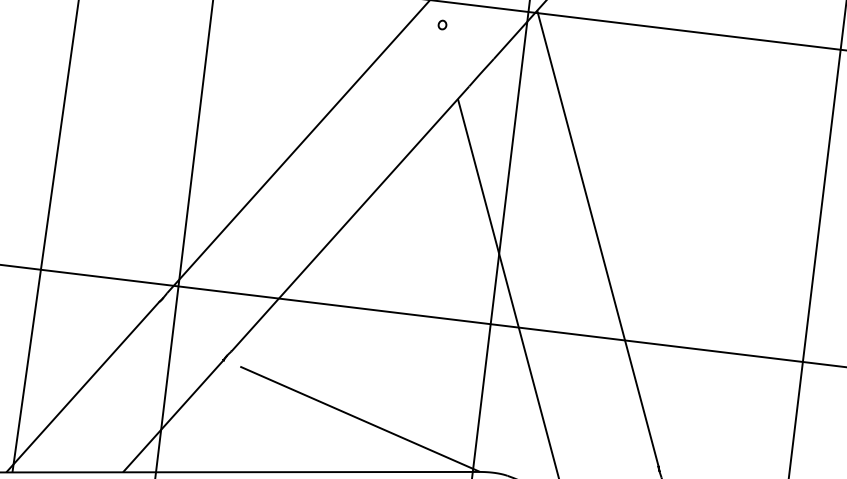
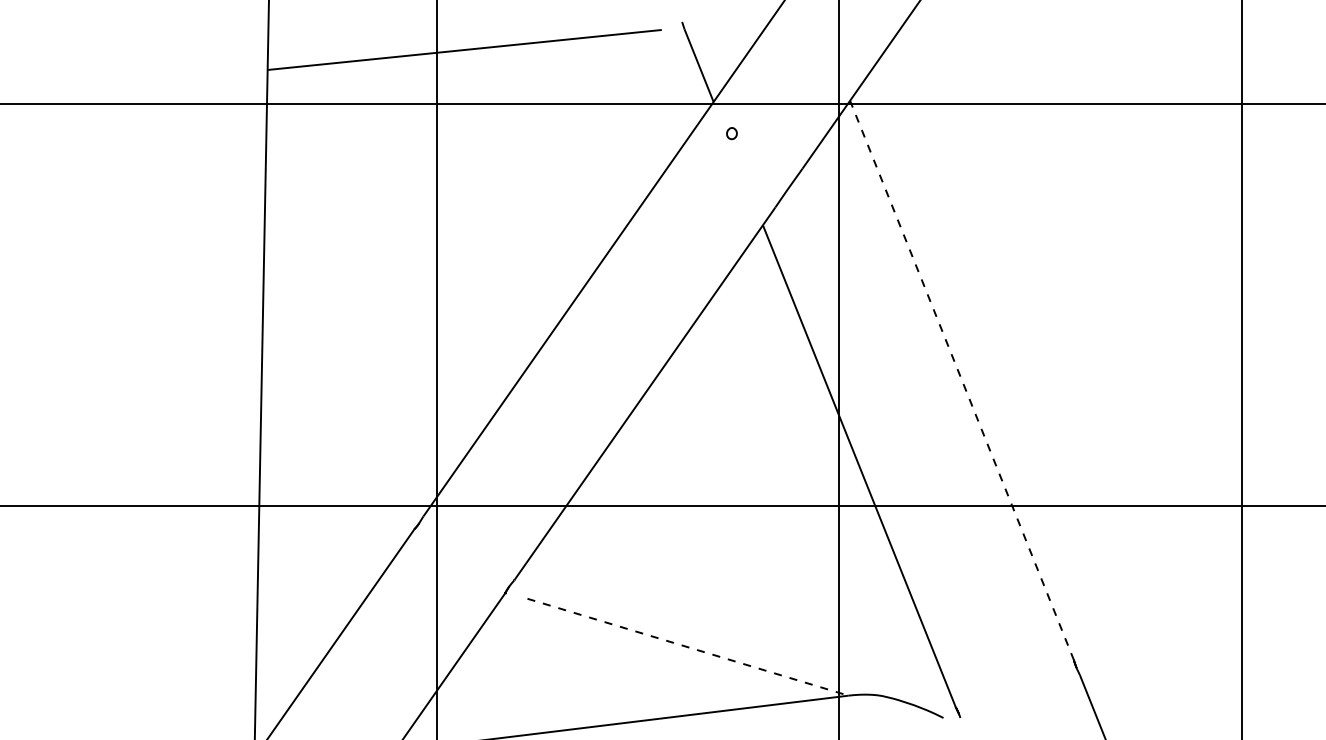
line: (597, 238) -> (961, 380), solid -> dashed
line: (360, 419) -> (688, 647), solid -> dashed

